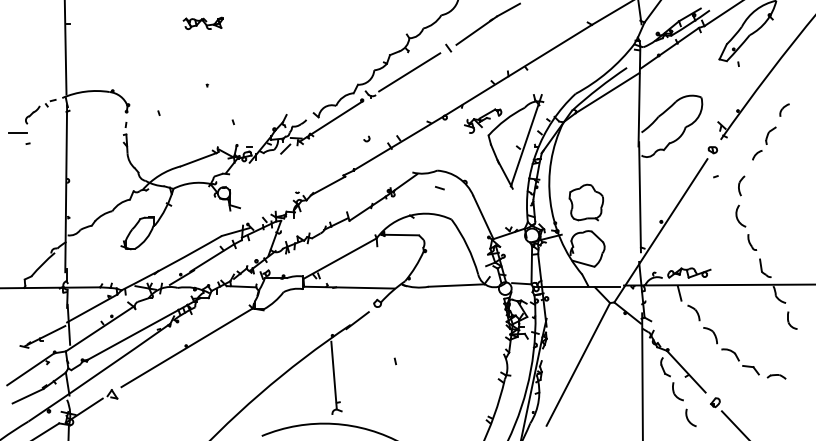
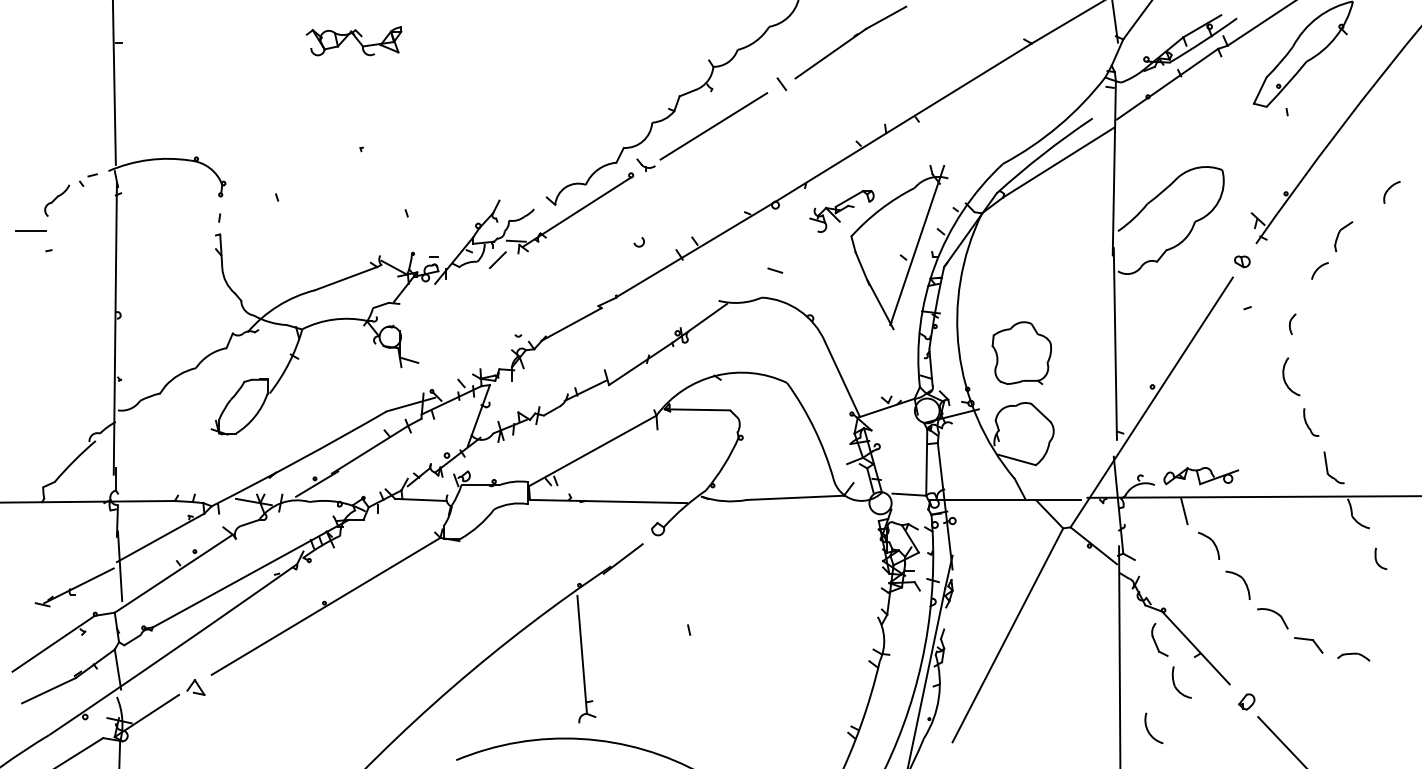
part: (202, 22) -> (352, 39), size x1.4
part: (784, 109) -> (1391, 191), moved
part: (741, 185) -> (1292, 323), size x0.6
line: (439, 188) -> (774, 271), moved
part: (792, 320) -> (1381, 558), size x0.7
arc: (688, 418) -> (1149, 729), moved

